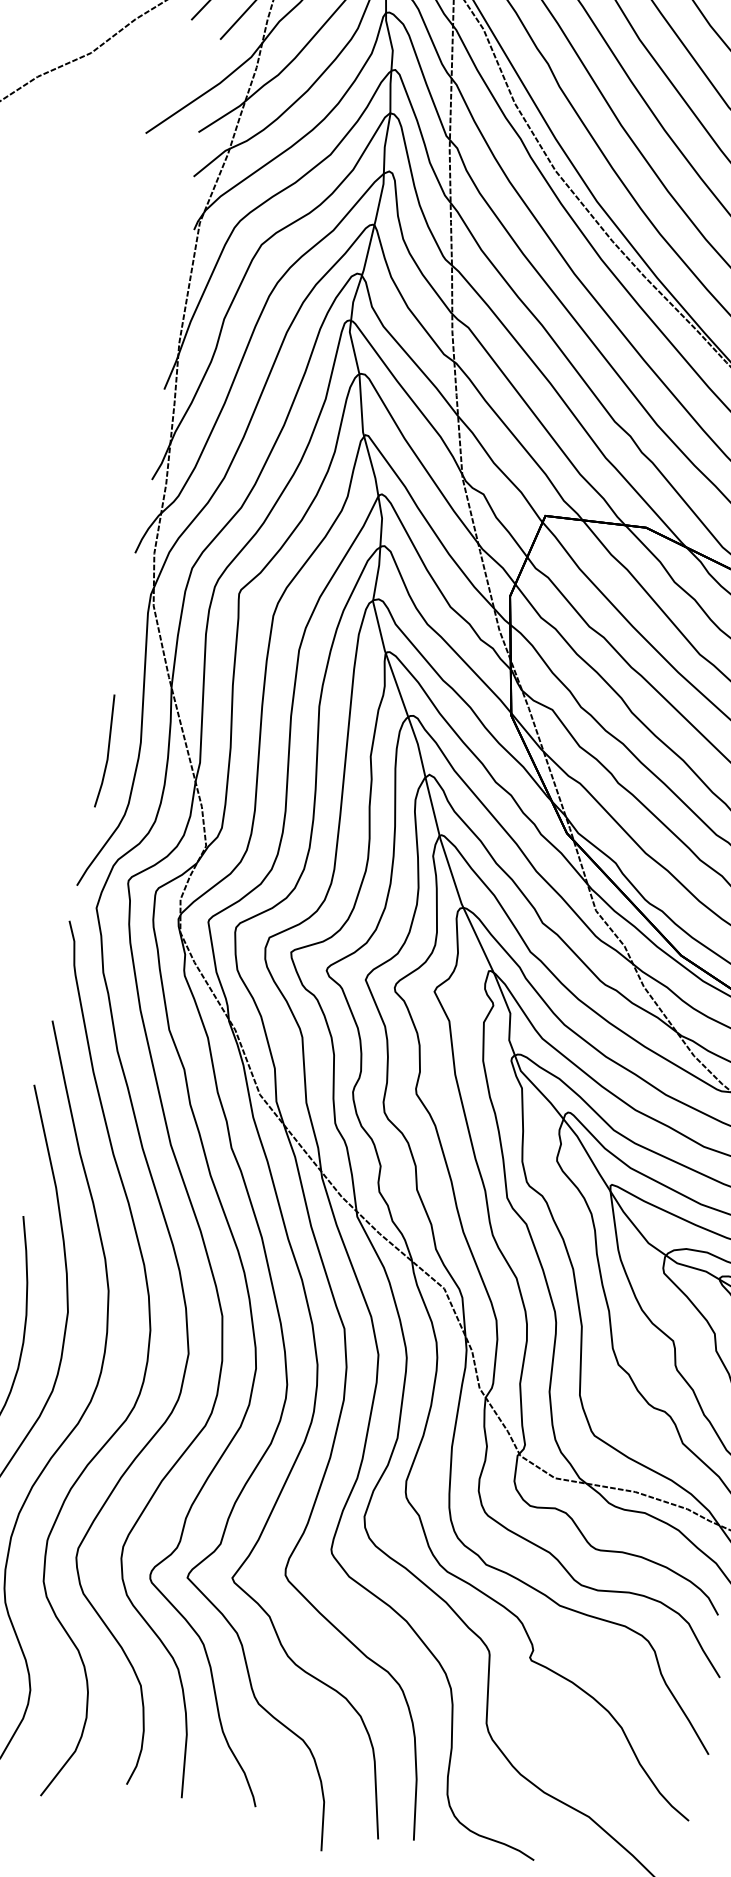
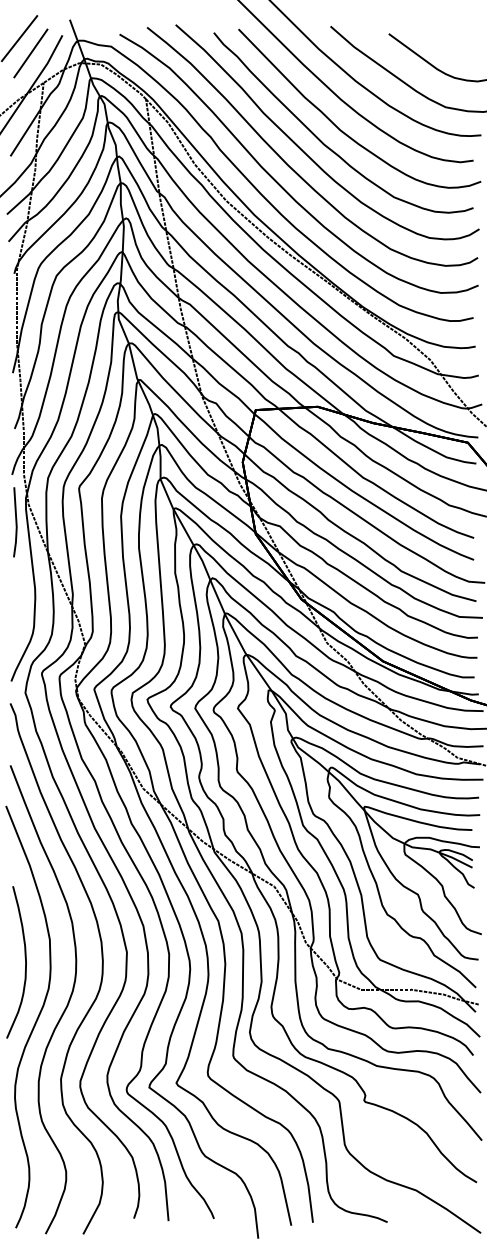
line: (106, 751) -> (15, 522), moved

